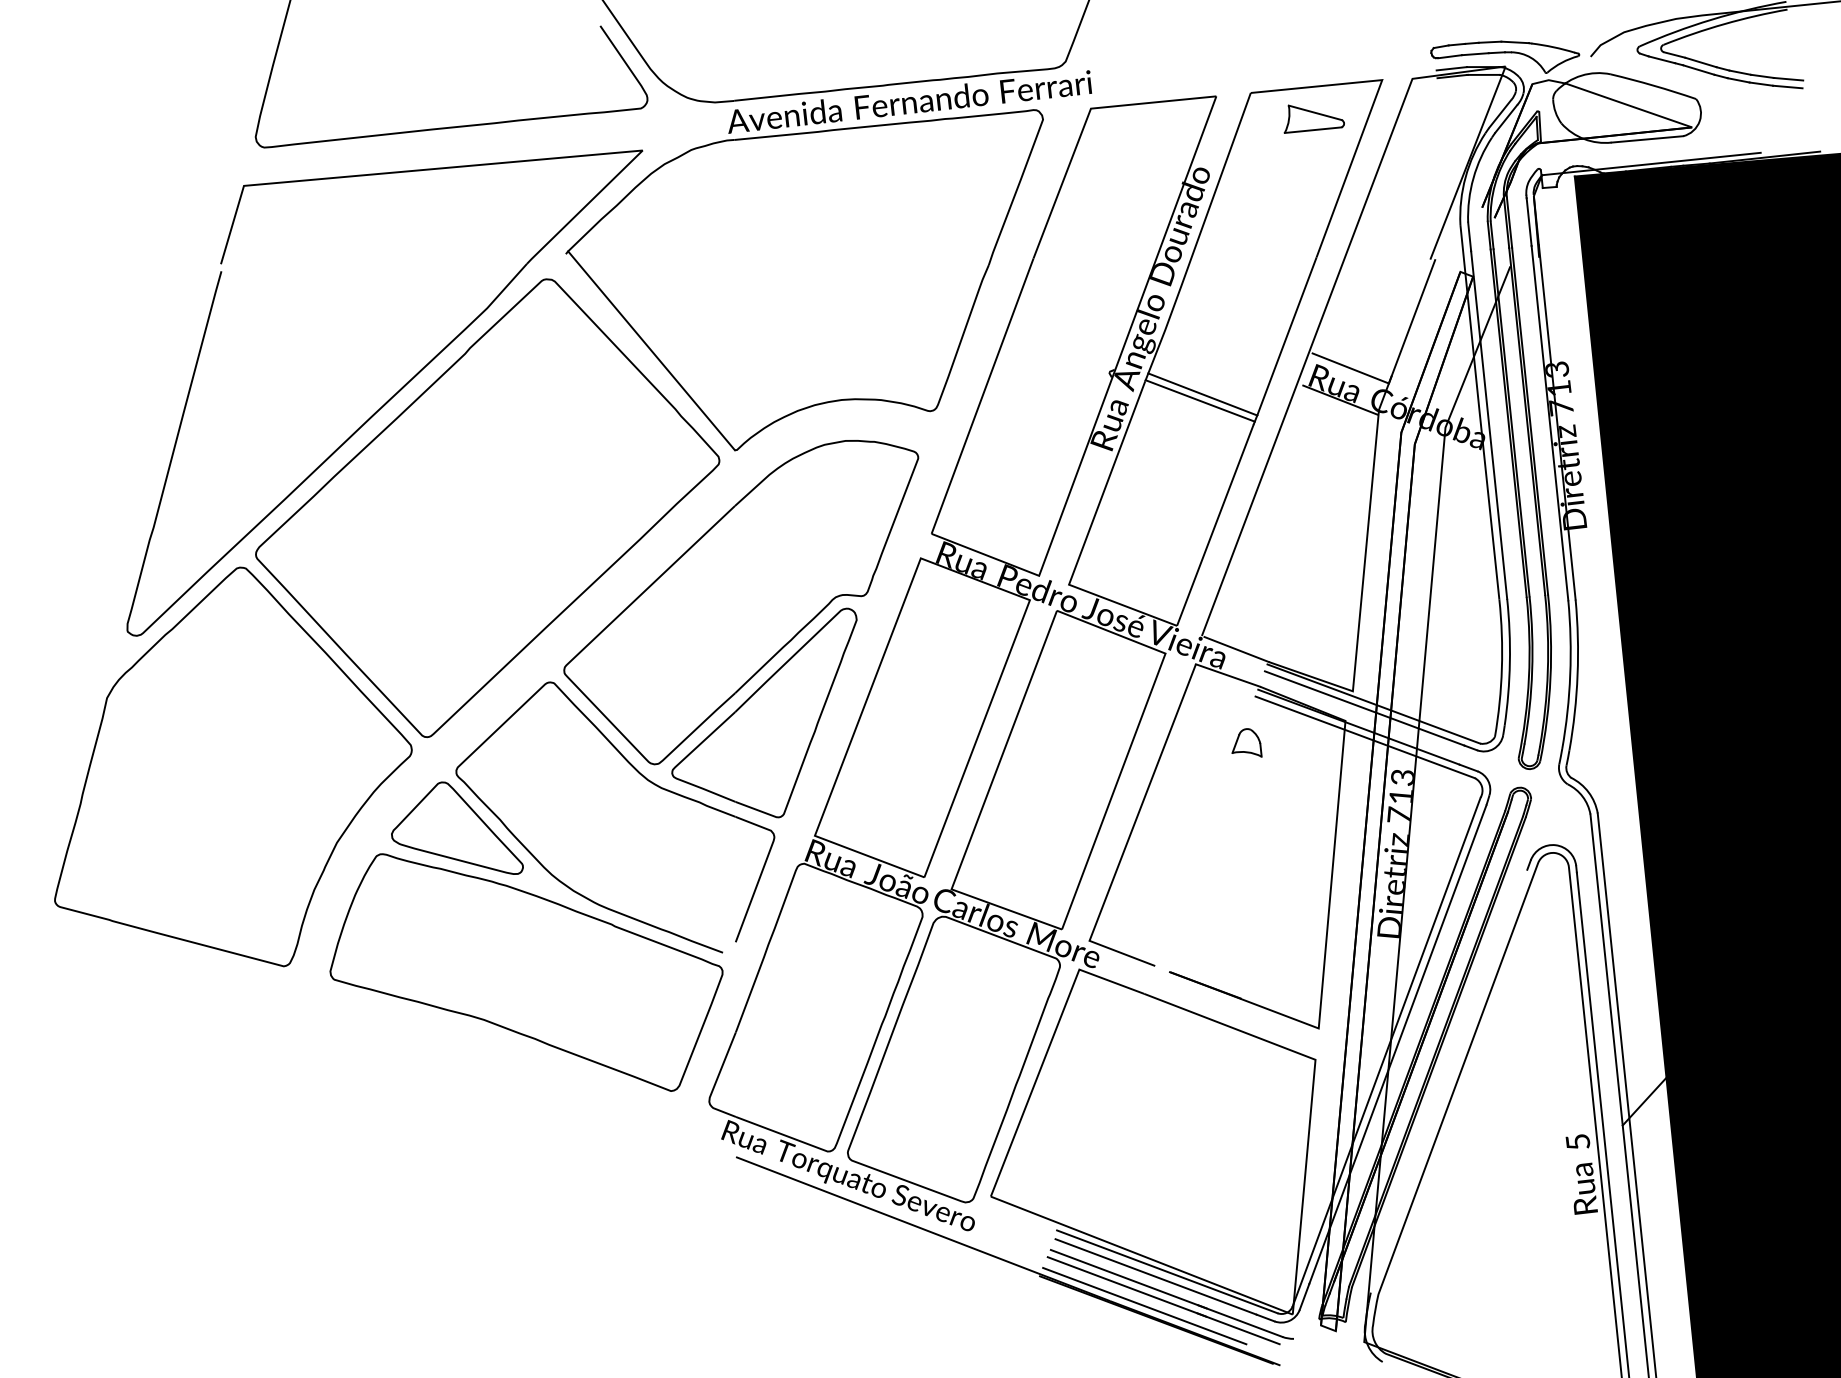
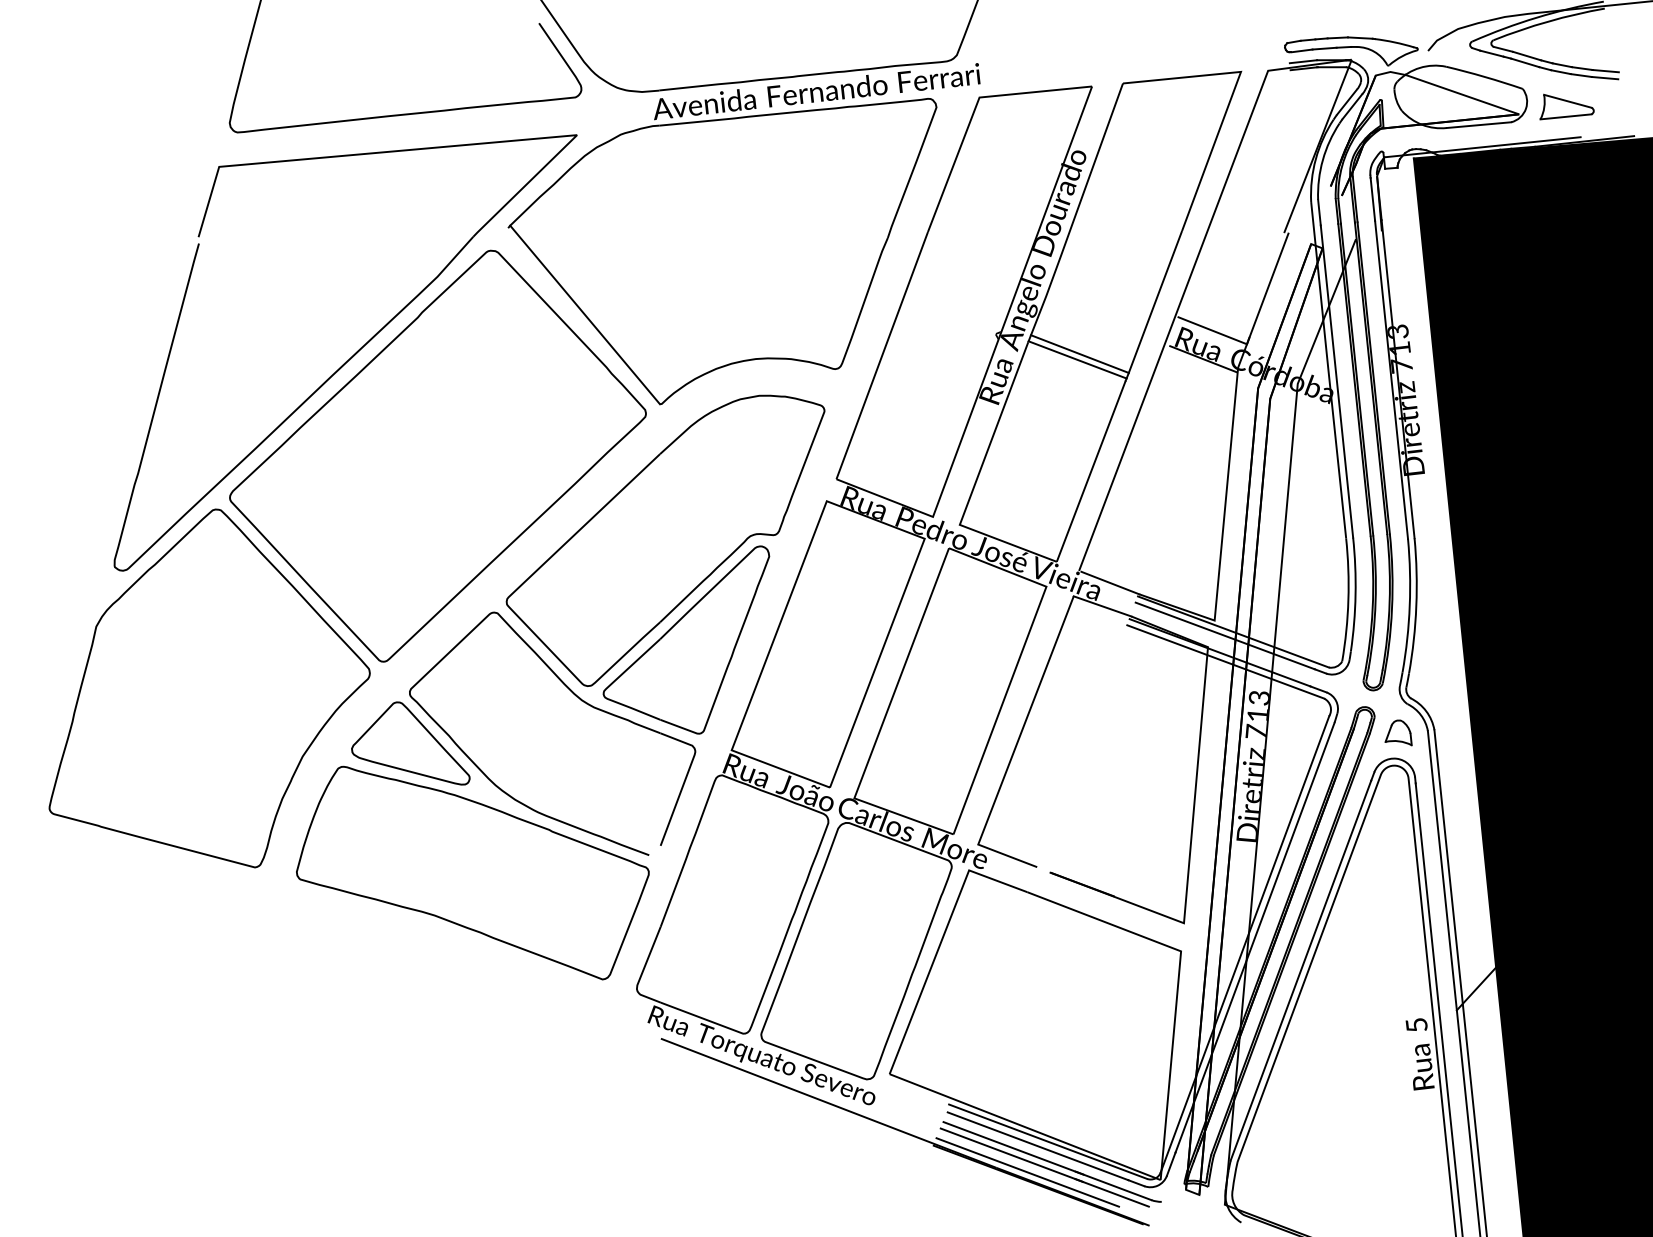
part: (1313, 118) -> (1566, 106), moved
part: (1246, 742) -> (1398, 732), moved
line: (1448, 1081) -> (1300, 970), added

